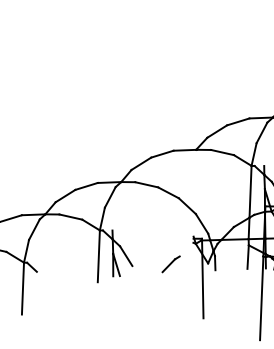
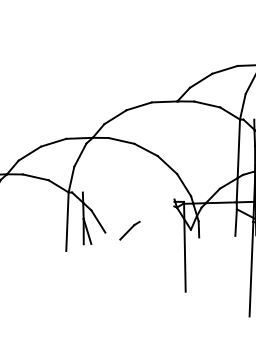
line: (170, 264) -> (129, 230), moved

